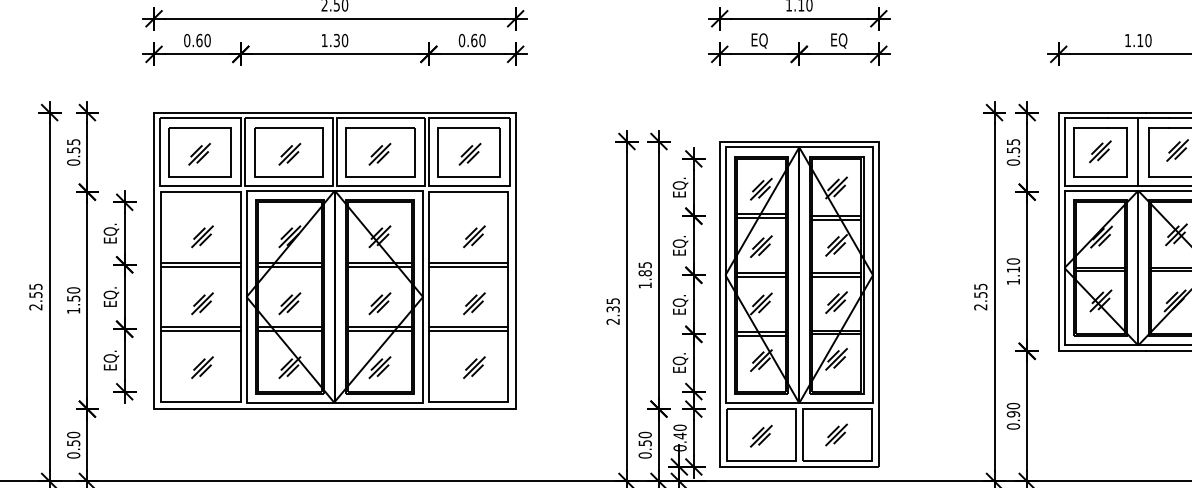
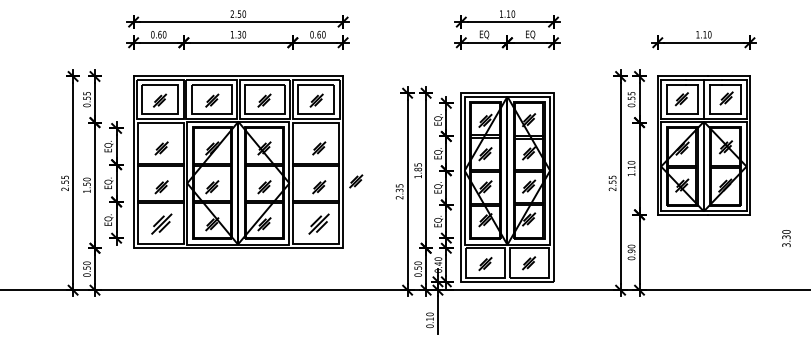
part: (538, 293) -> (356, 181), added
part: (202, 368) -> (161, 224), size x1.6
part: (474, 368) -> (319, 224), size x1.6

